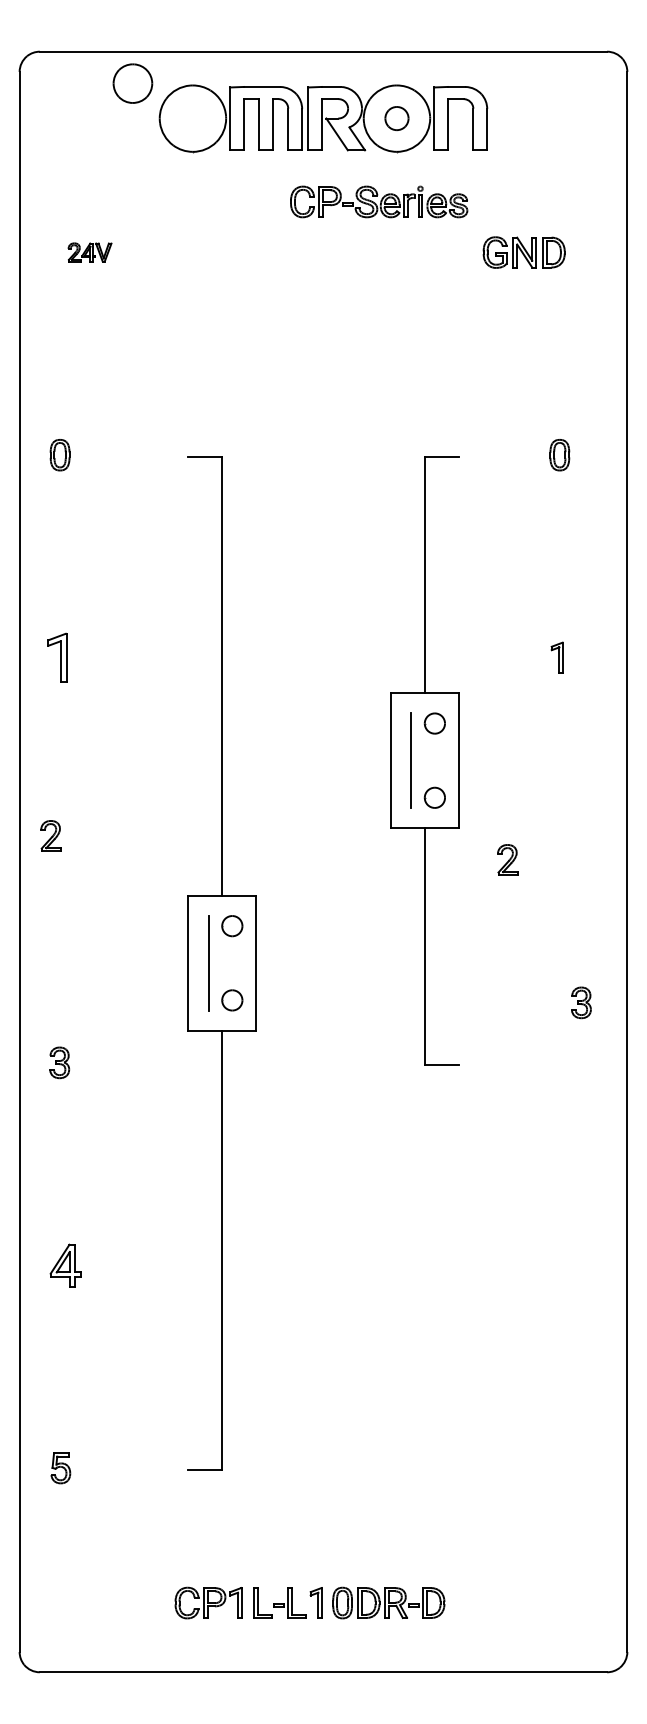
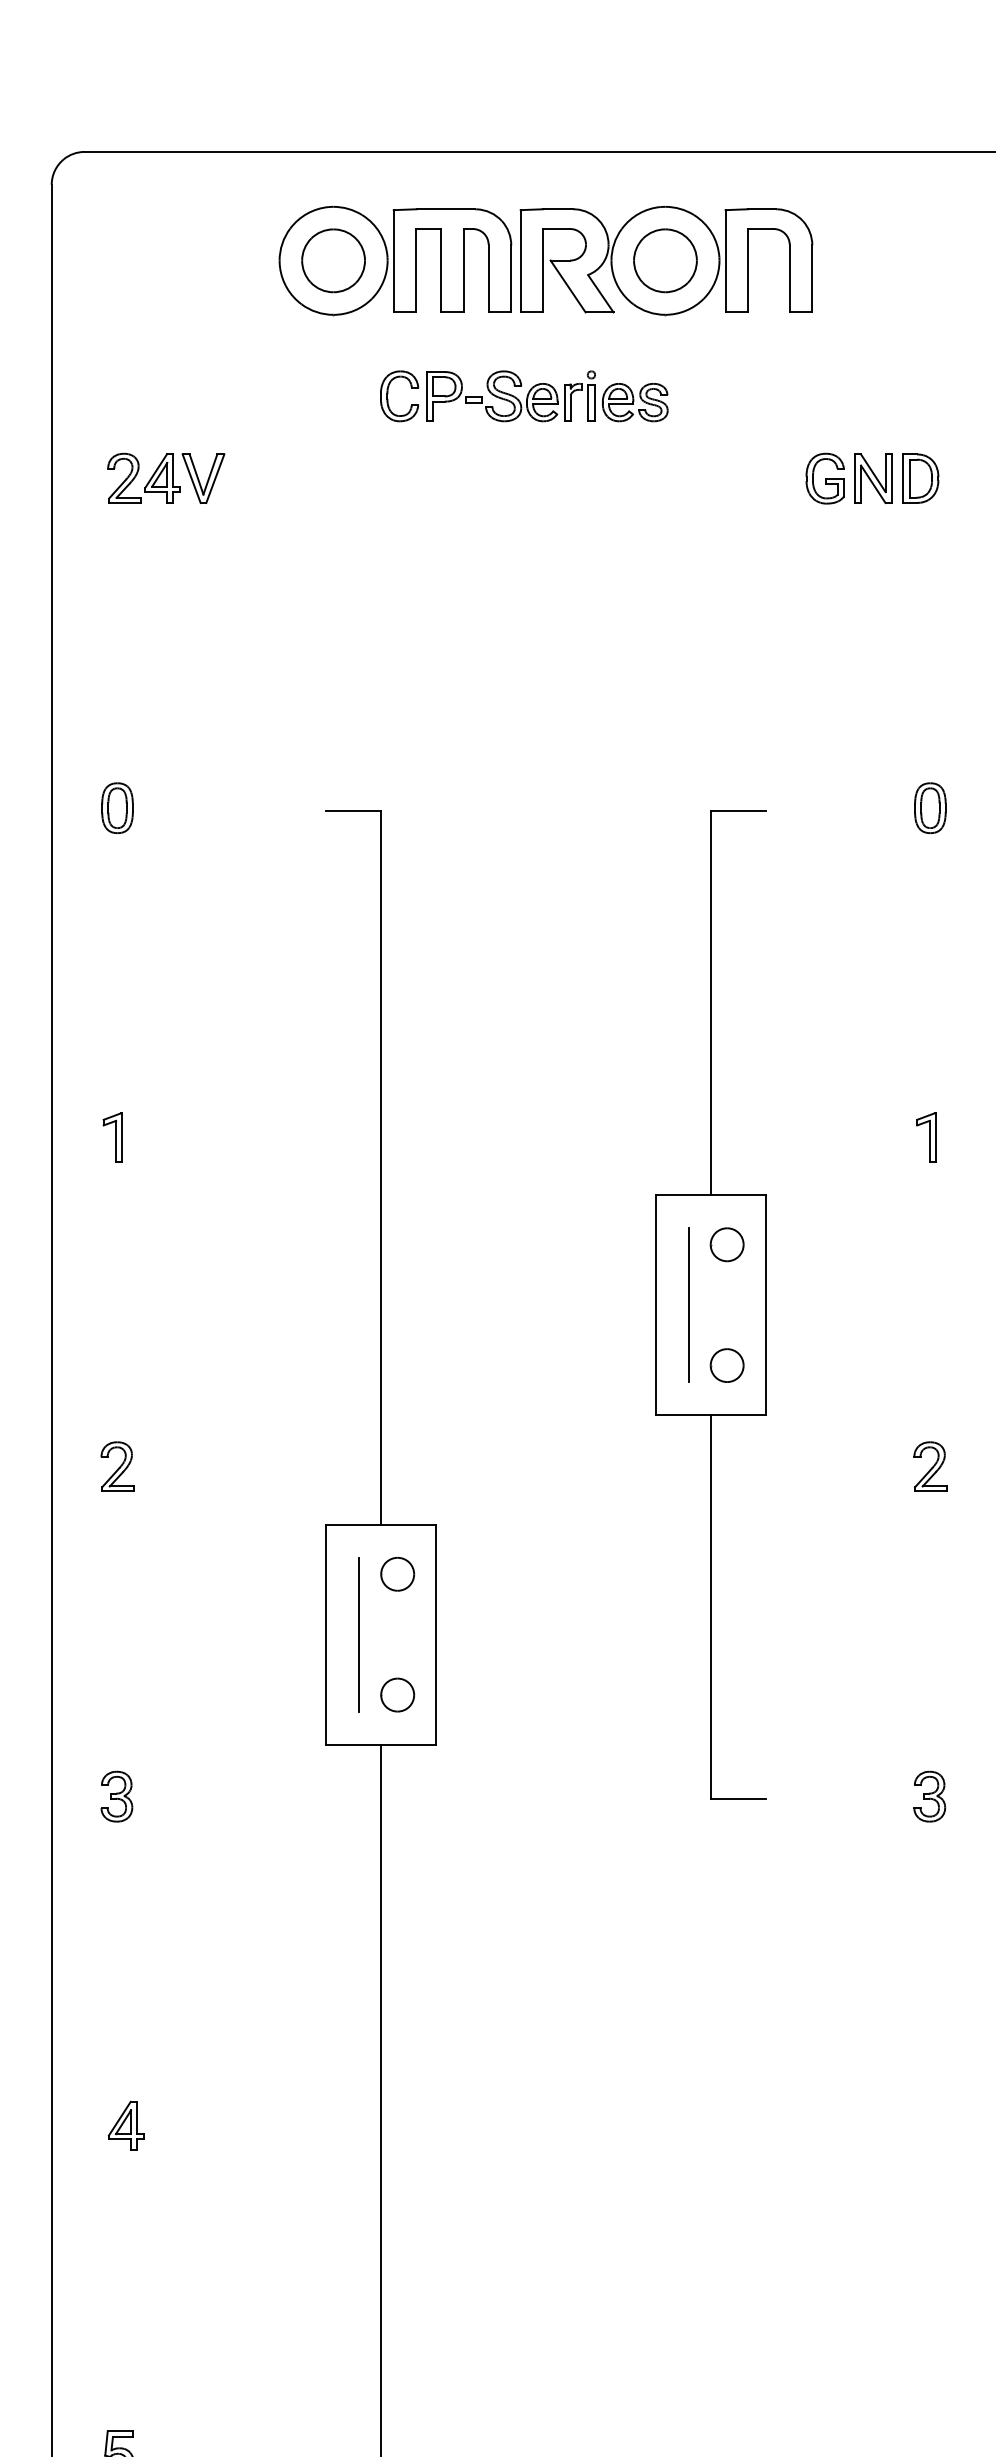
part: (132, 83) -> (332, 260), moved
part: (396, 118) -> (664, 260), size x1.67
part: (379, 201) -> (524, 395), moved
part: (89, 252) -> (165, 478), size x1.67
part: (56, 657) -> (111, 1137), size x0.62
part: (50, 835) -> (116, 1465), moved
part: (507, 859) -> (929, 1465), moved
part: (581, 1002) -> (929, 1796), moved
part: (64, 1264) -> (124, 2124), size x0.71

